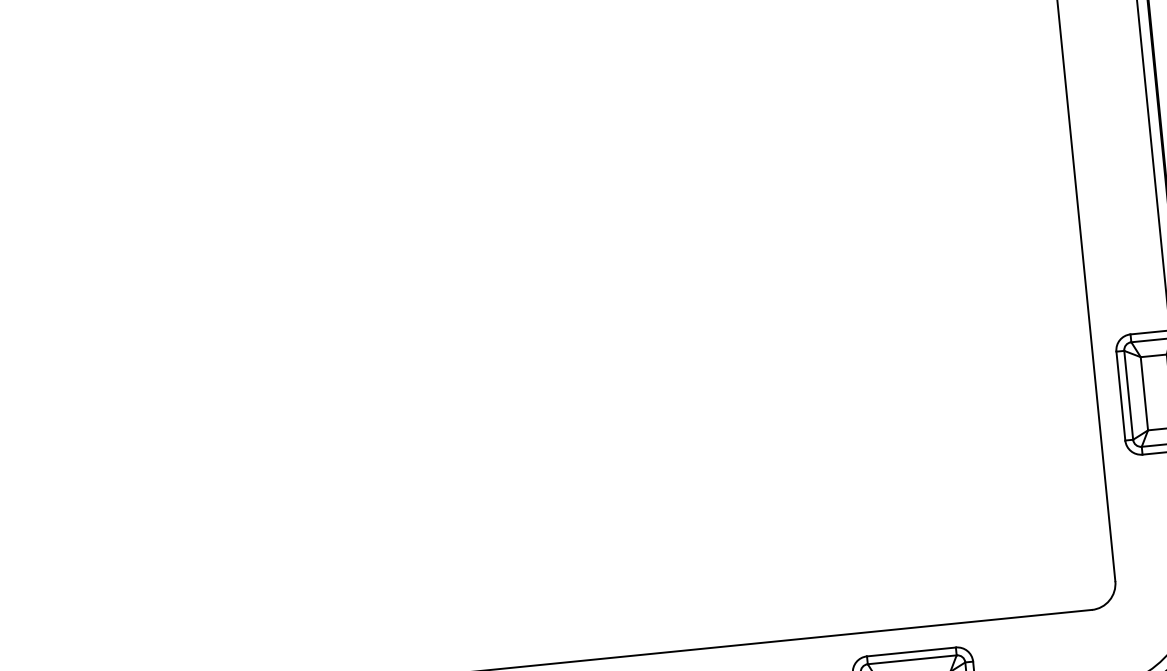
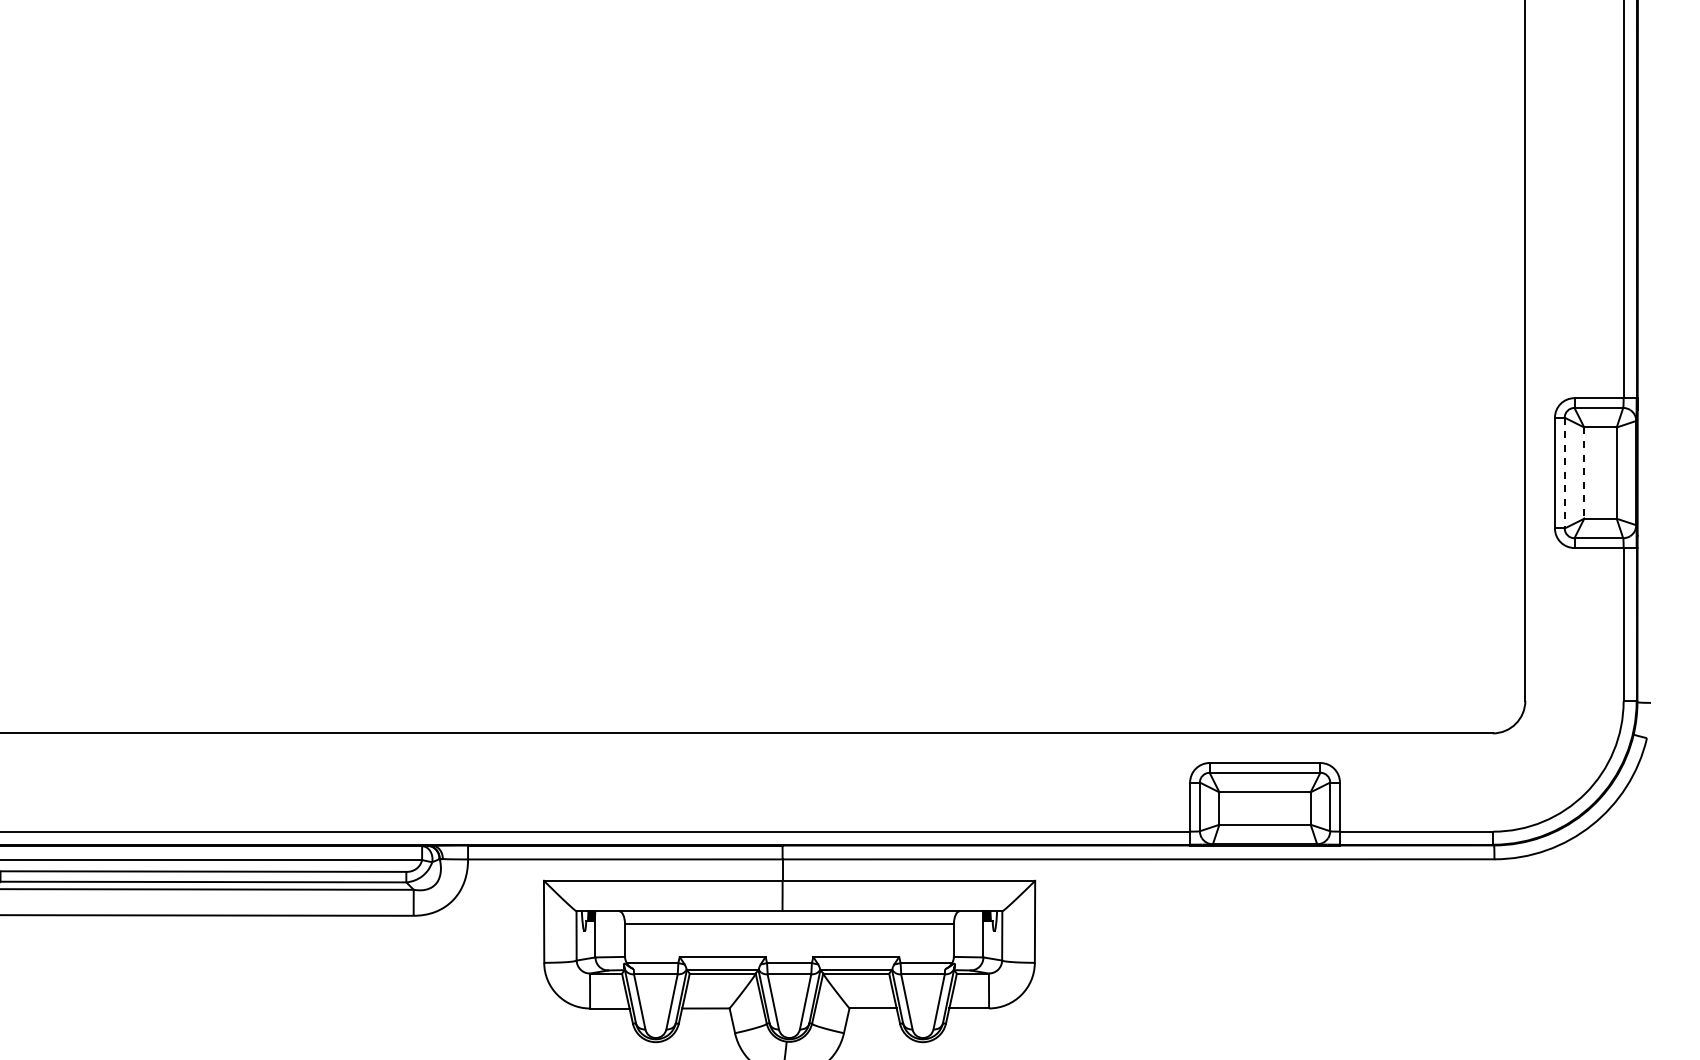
line: (1144, 394) -> (1584, 473), solid -> dashed
line: (1128, 395) -> (1564, 473), solid -> dashed

